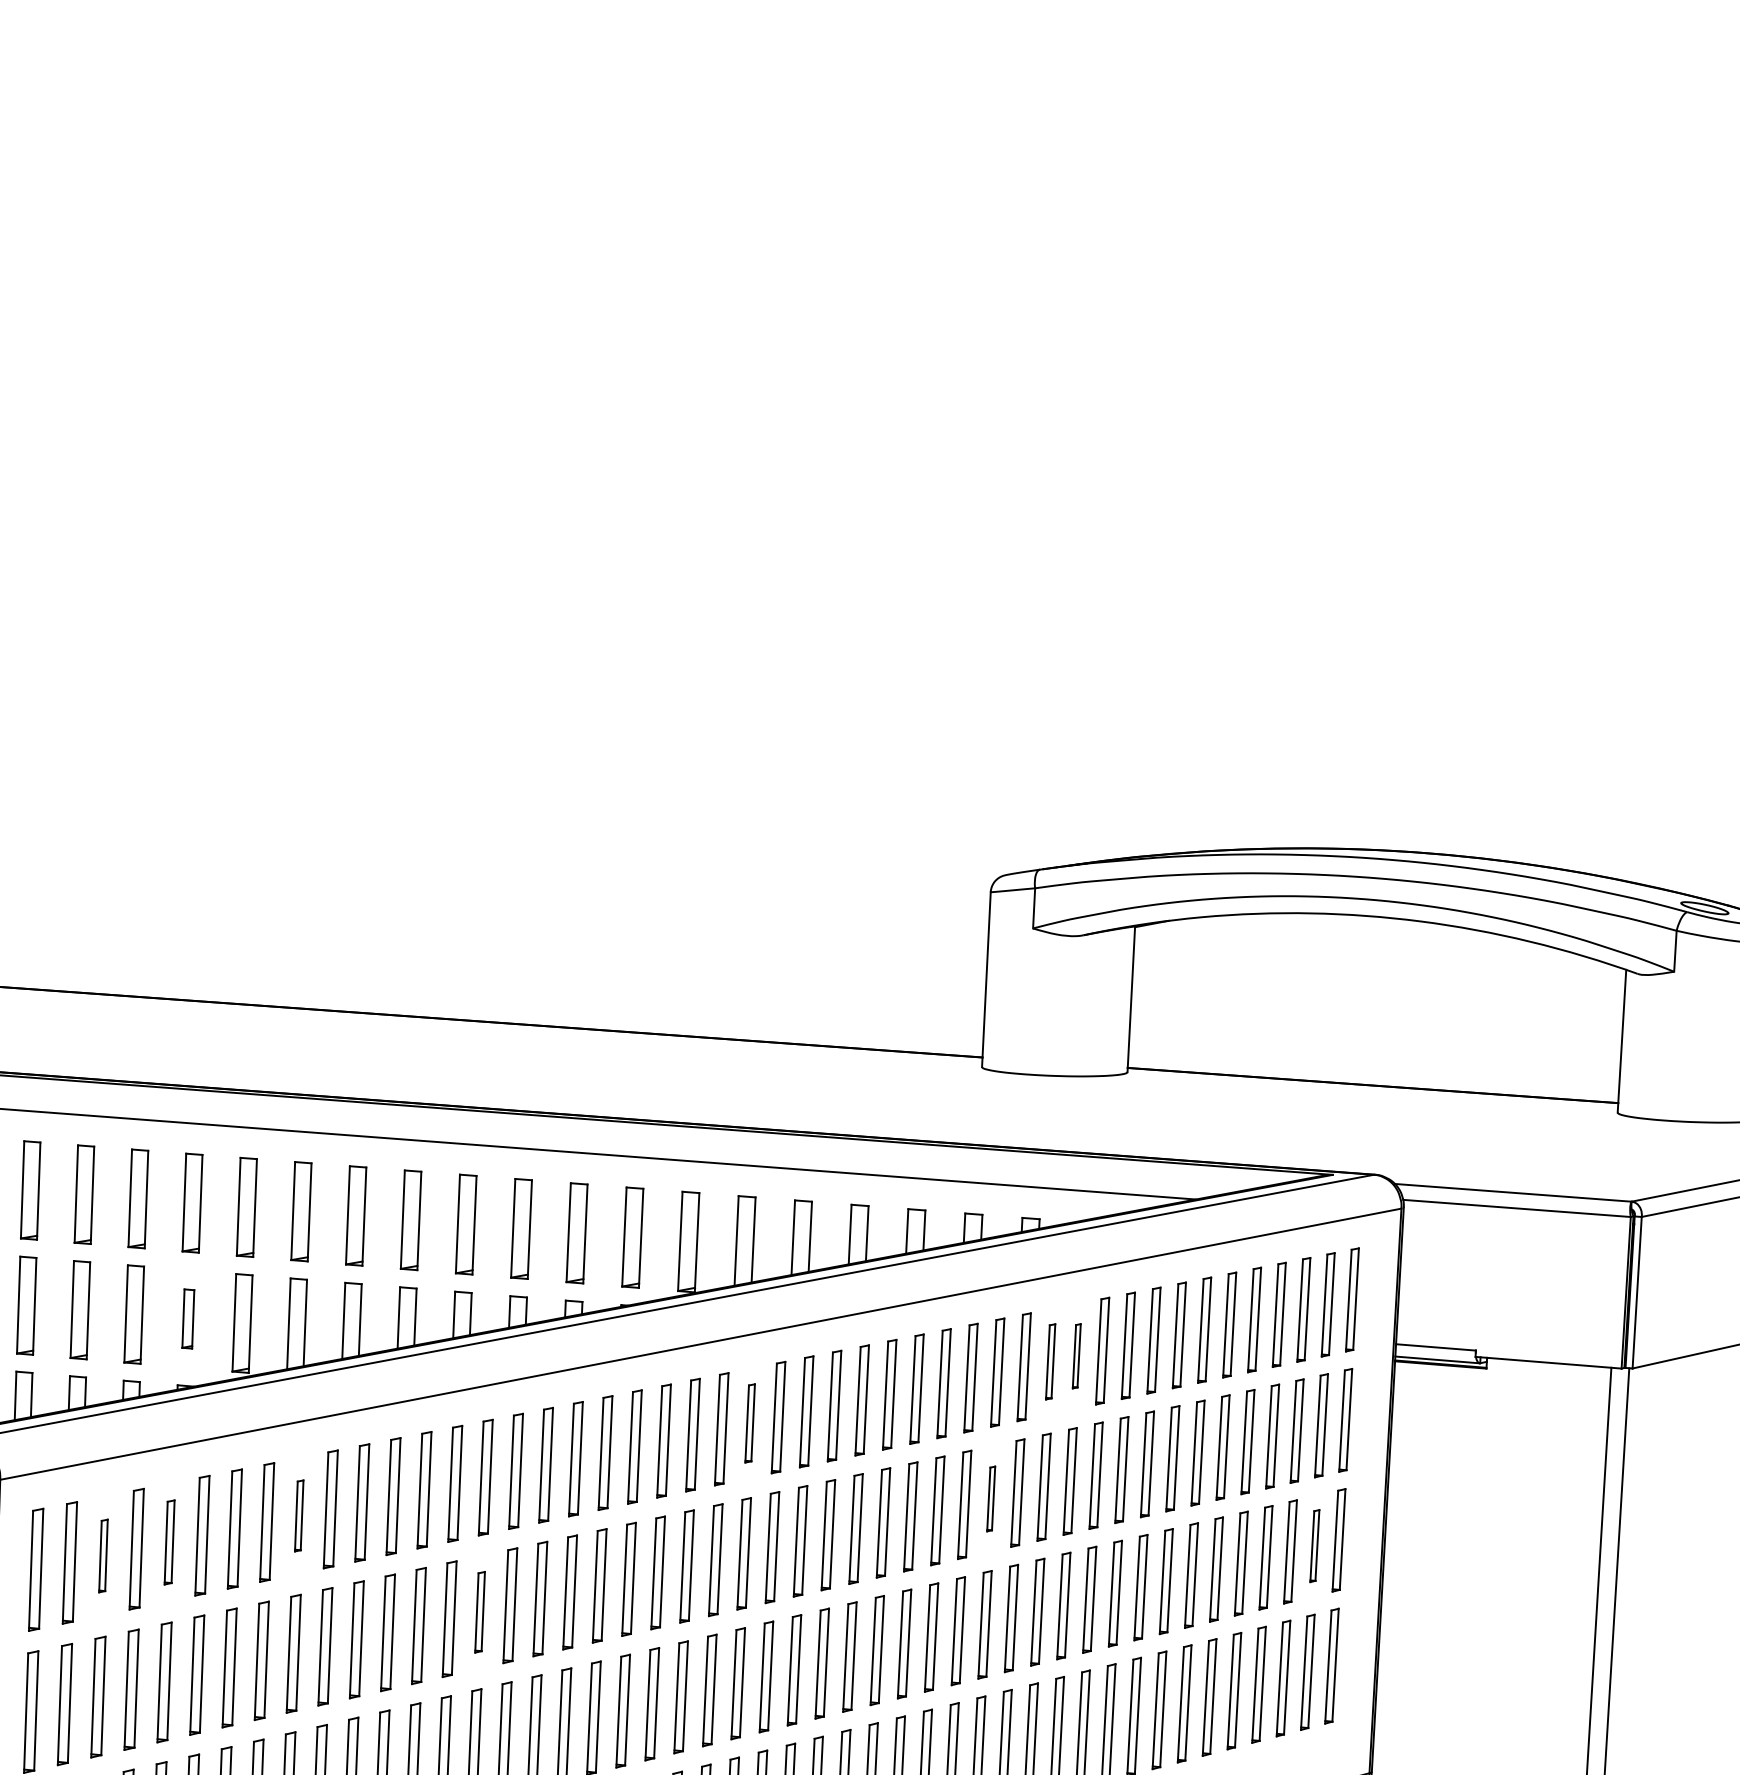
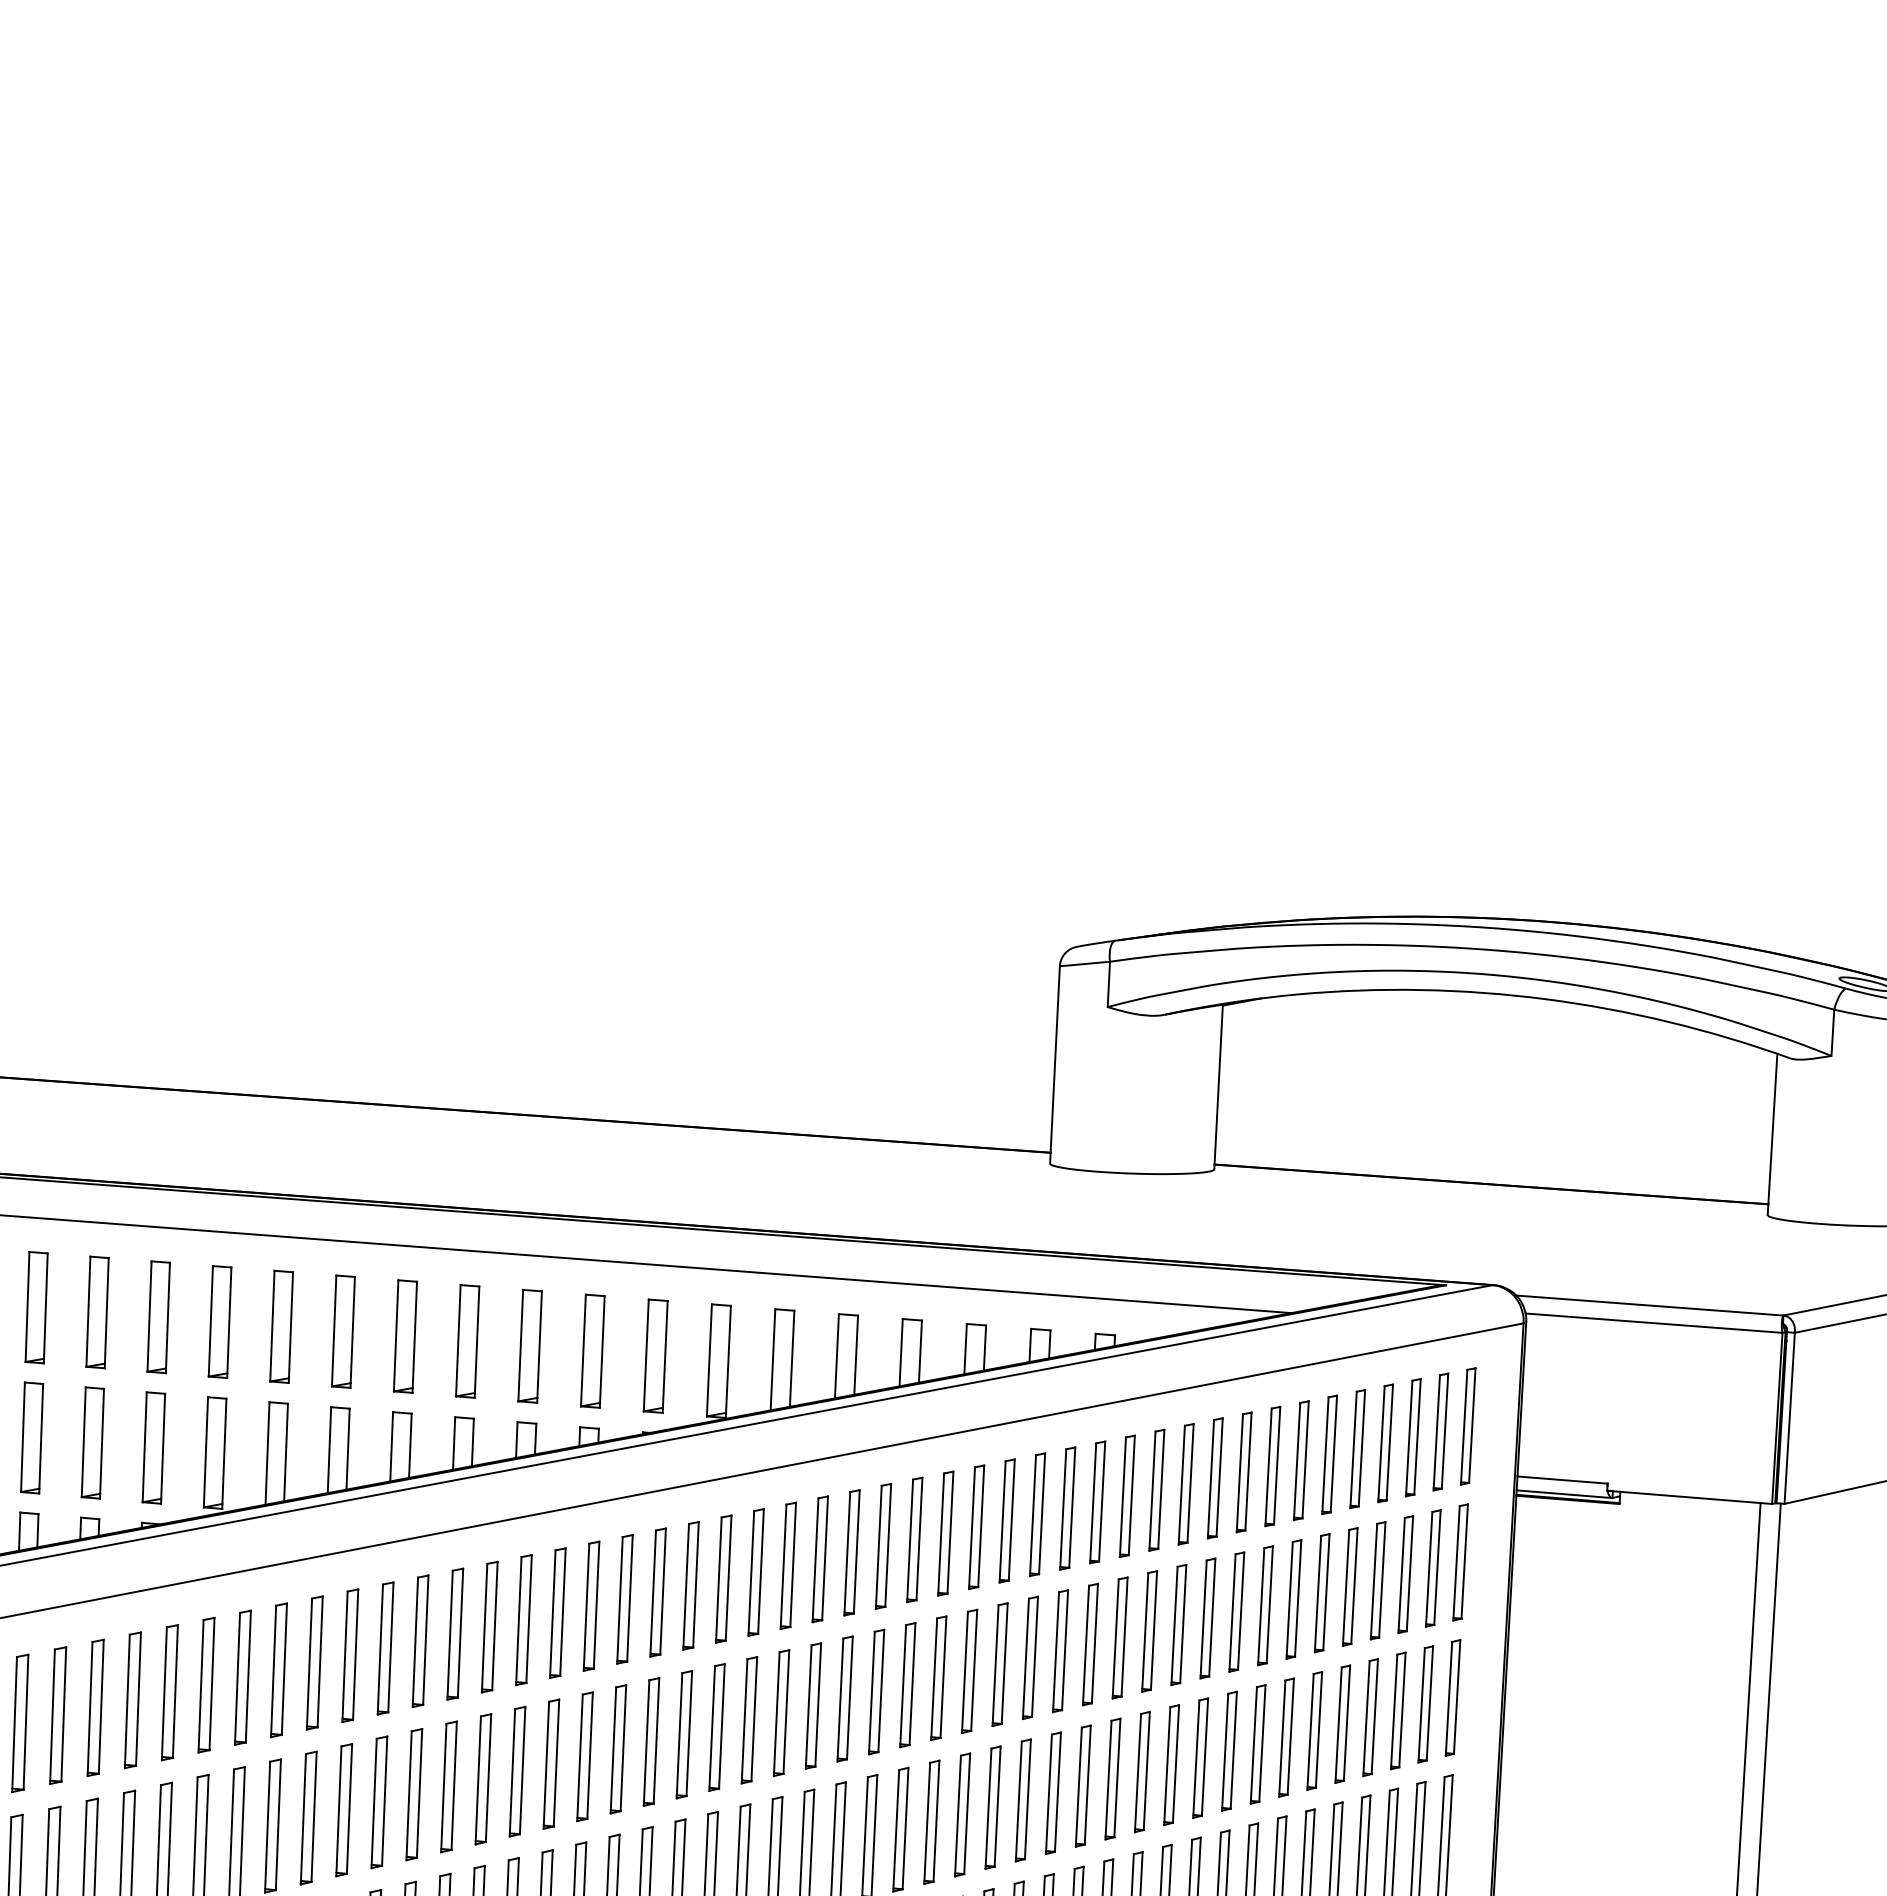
part: (188, 1318) -> (154, 1447), size x1.67
part: (1076, 1355) -> (1156, 1489), size x1.67
part: (1050, 1361) -> (1127, 1495), size x1.43
part: (749, 1423) -> (787, 1565), size x1.43
part: (990, 1498) -> (1059, 1650), size x1.67
part: (299, 1515) -> (279, 1669), size x1.67
part: (169, 1542) -> (132, 1700), size x1.43
part: (1314, 1545) -> (1425, 1703), size x1.43
part: (103, 1555) -> (58, 1715), size x1.67
part: (479, 1611) -> (482, 1778), size x1.43

